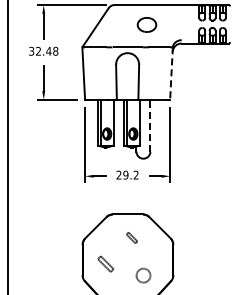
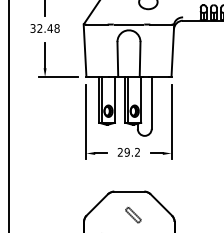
line: (171, 74) -> (172, 51), dashed -> solid
line: (150, 125) -> (151, 102), dashed -> solid
part: (131, 237) -> (132, 214), size x1.43

